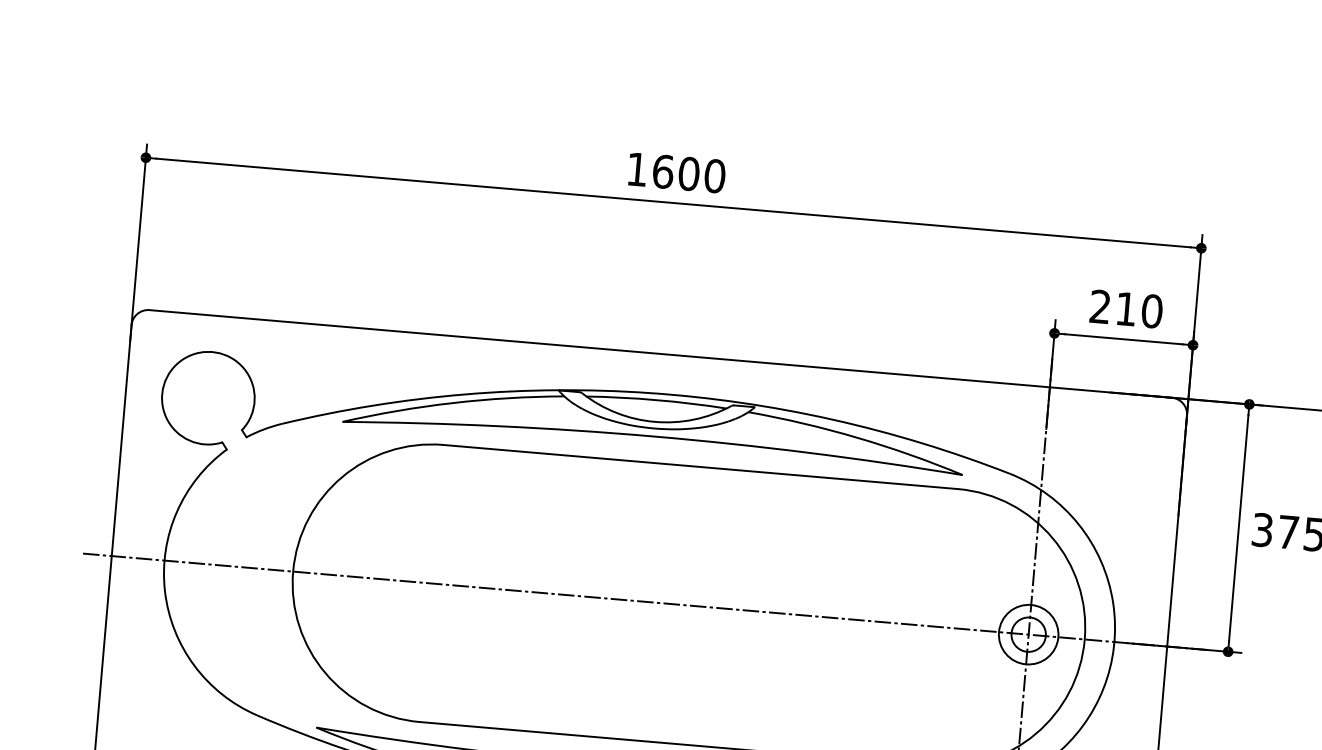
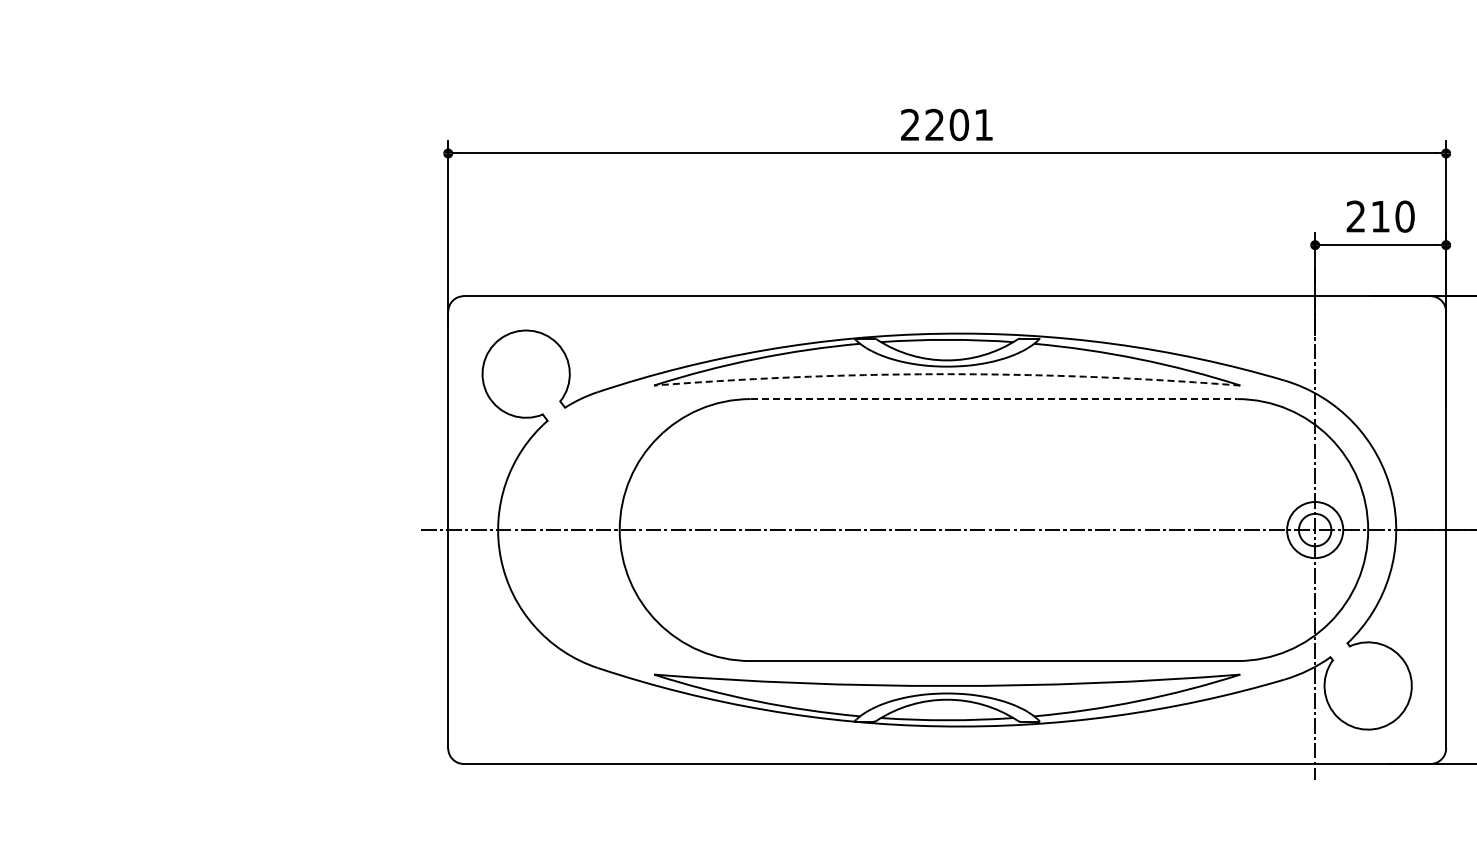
text: (676, 172) -> (947, 124), 1600 -> 2201
arc: (653, 436) -> (947, 374), solid -> dashed
line: (701, 467) -> (994, 399), solid -> dashed

